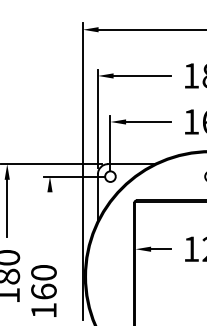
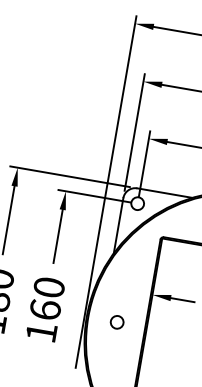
line: (49, 214) -> (57, 236), added
circle: (110, 276) -> (117, 322), added
text: (43, 290) -> (45, 308), moved

